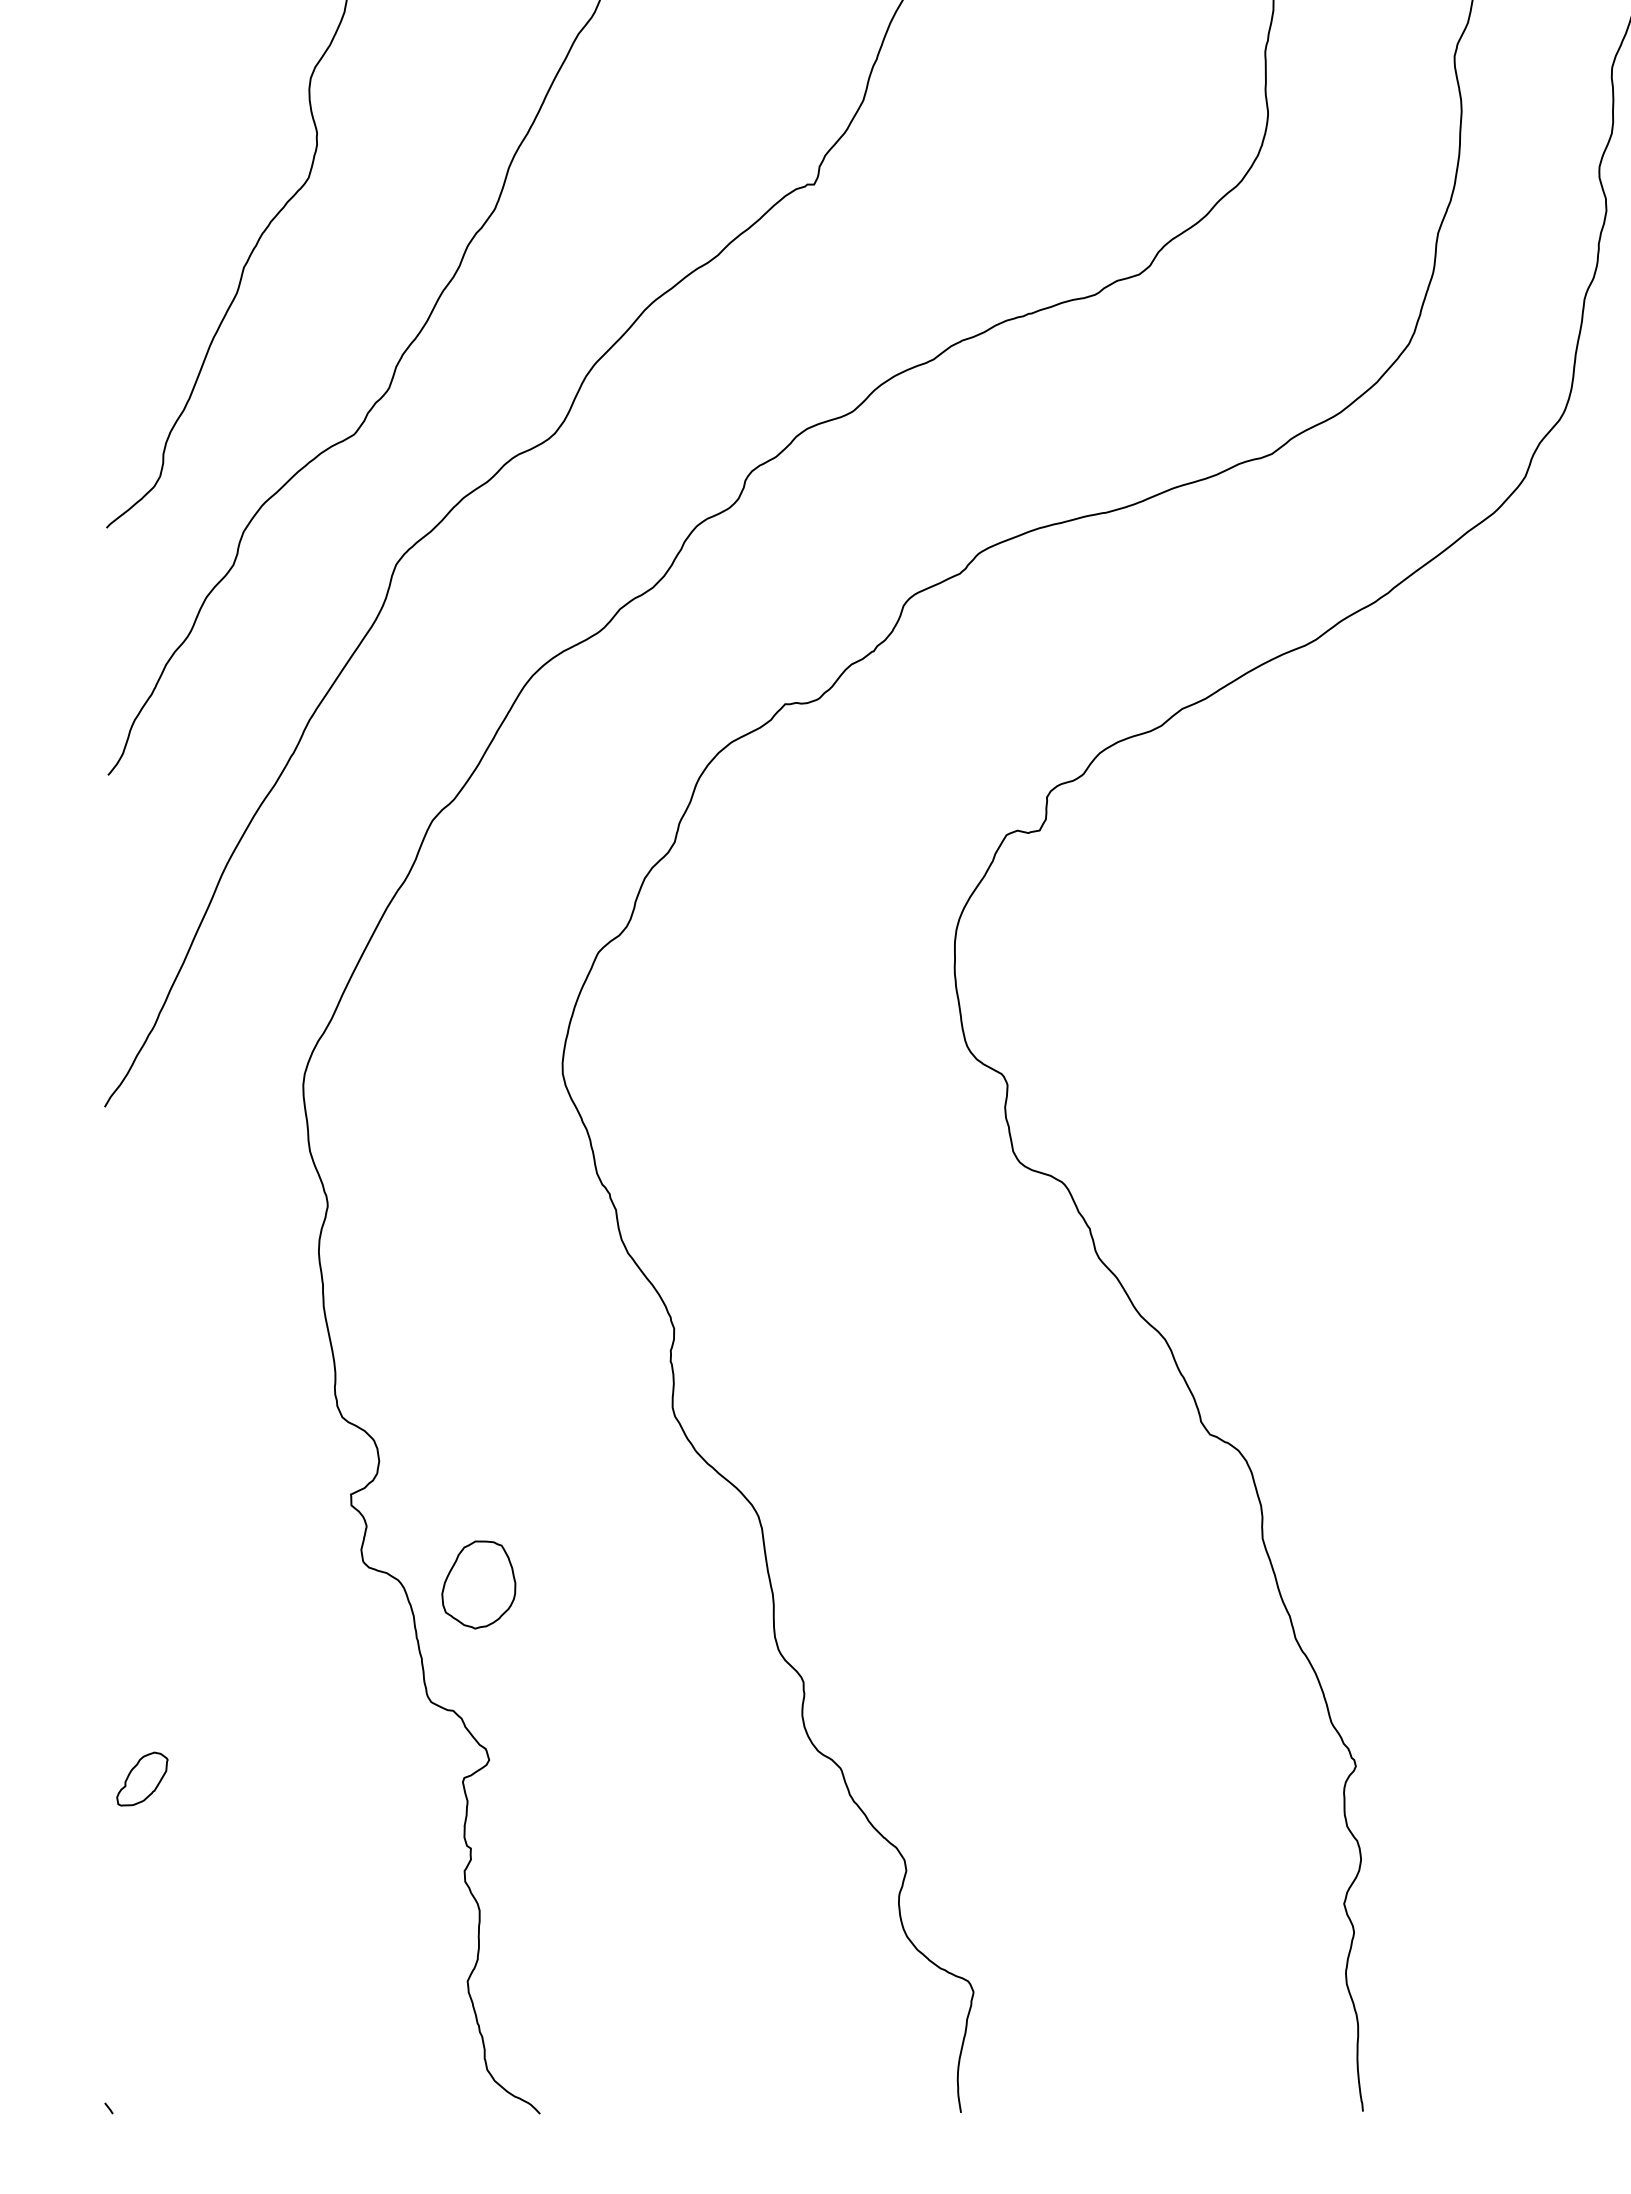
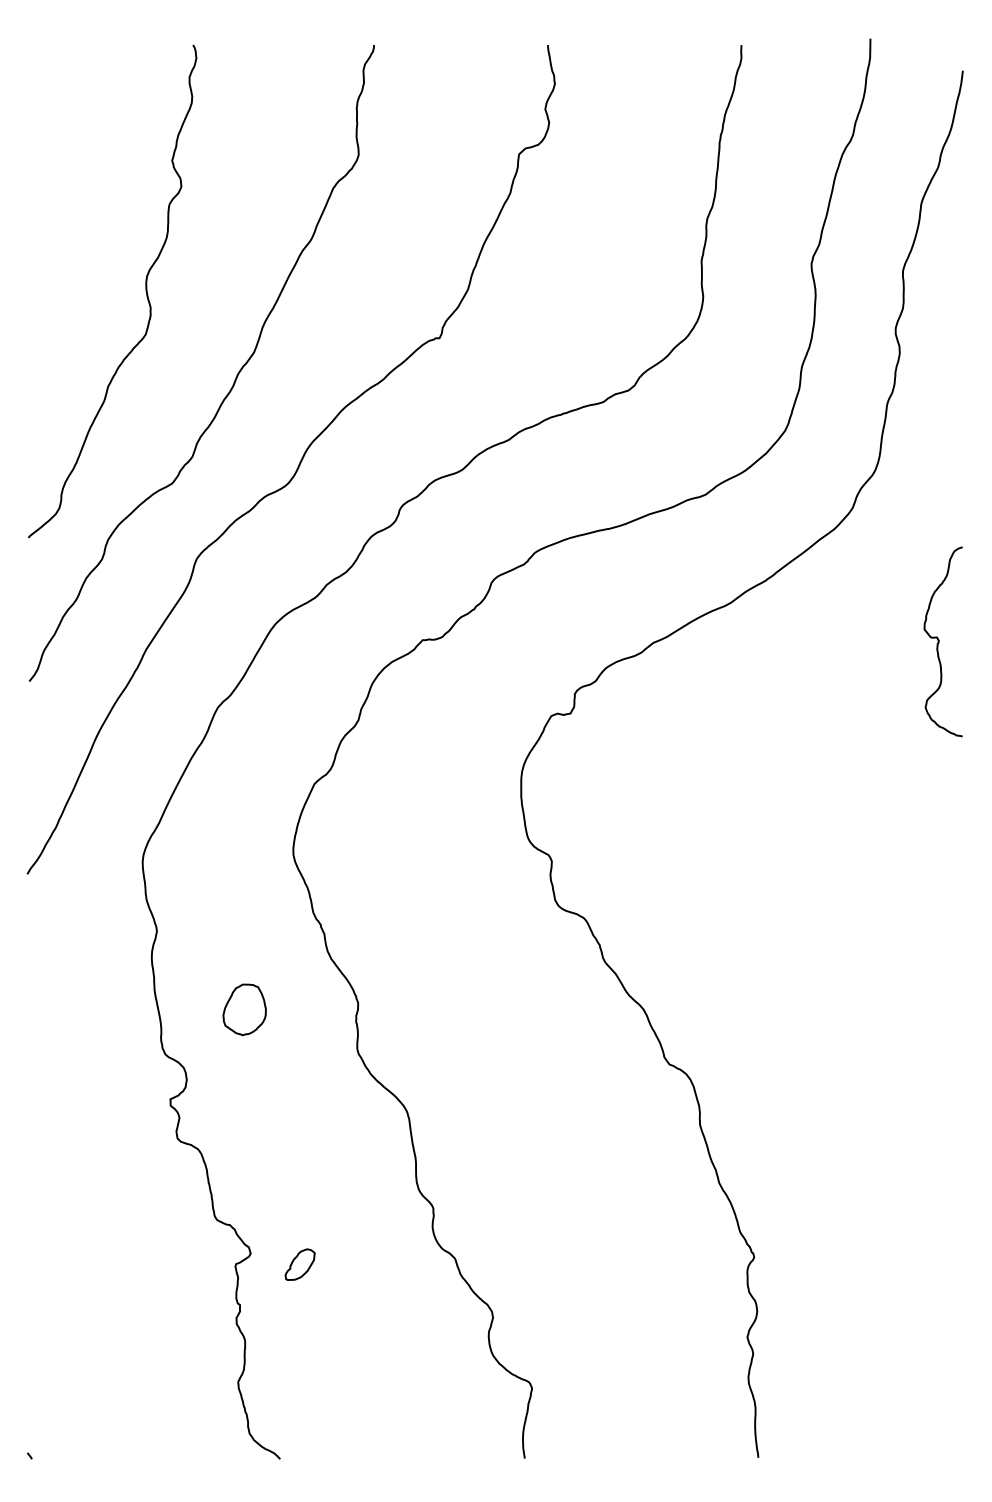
part: (478, 1584) -> (244, 1009), moved
part: (141, 1778) -> (299, 1264), moved

